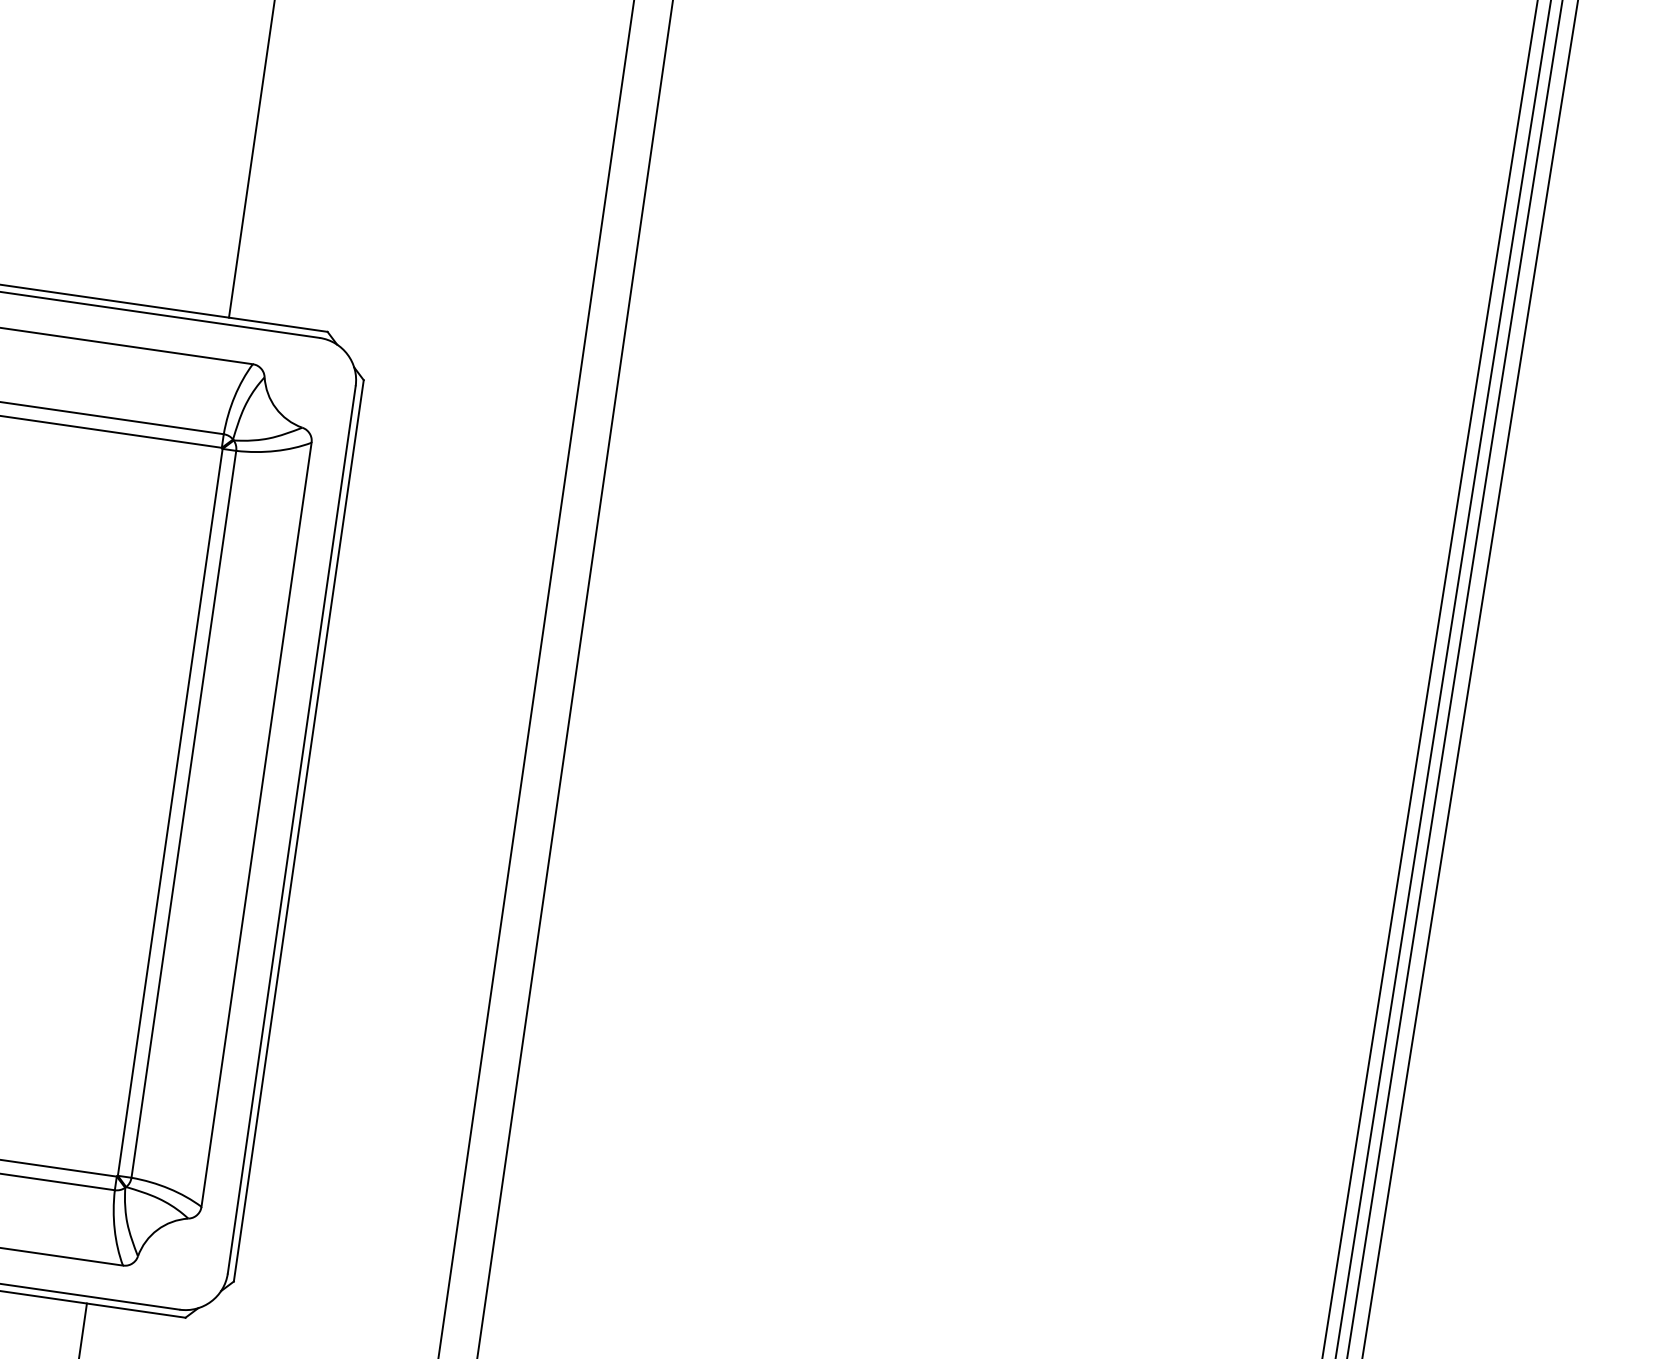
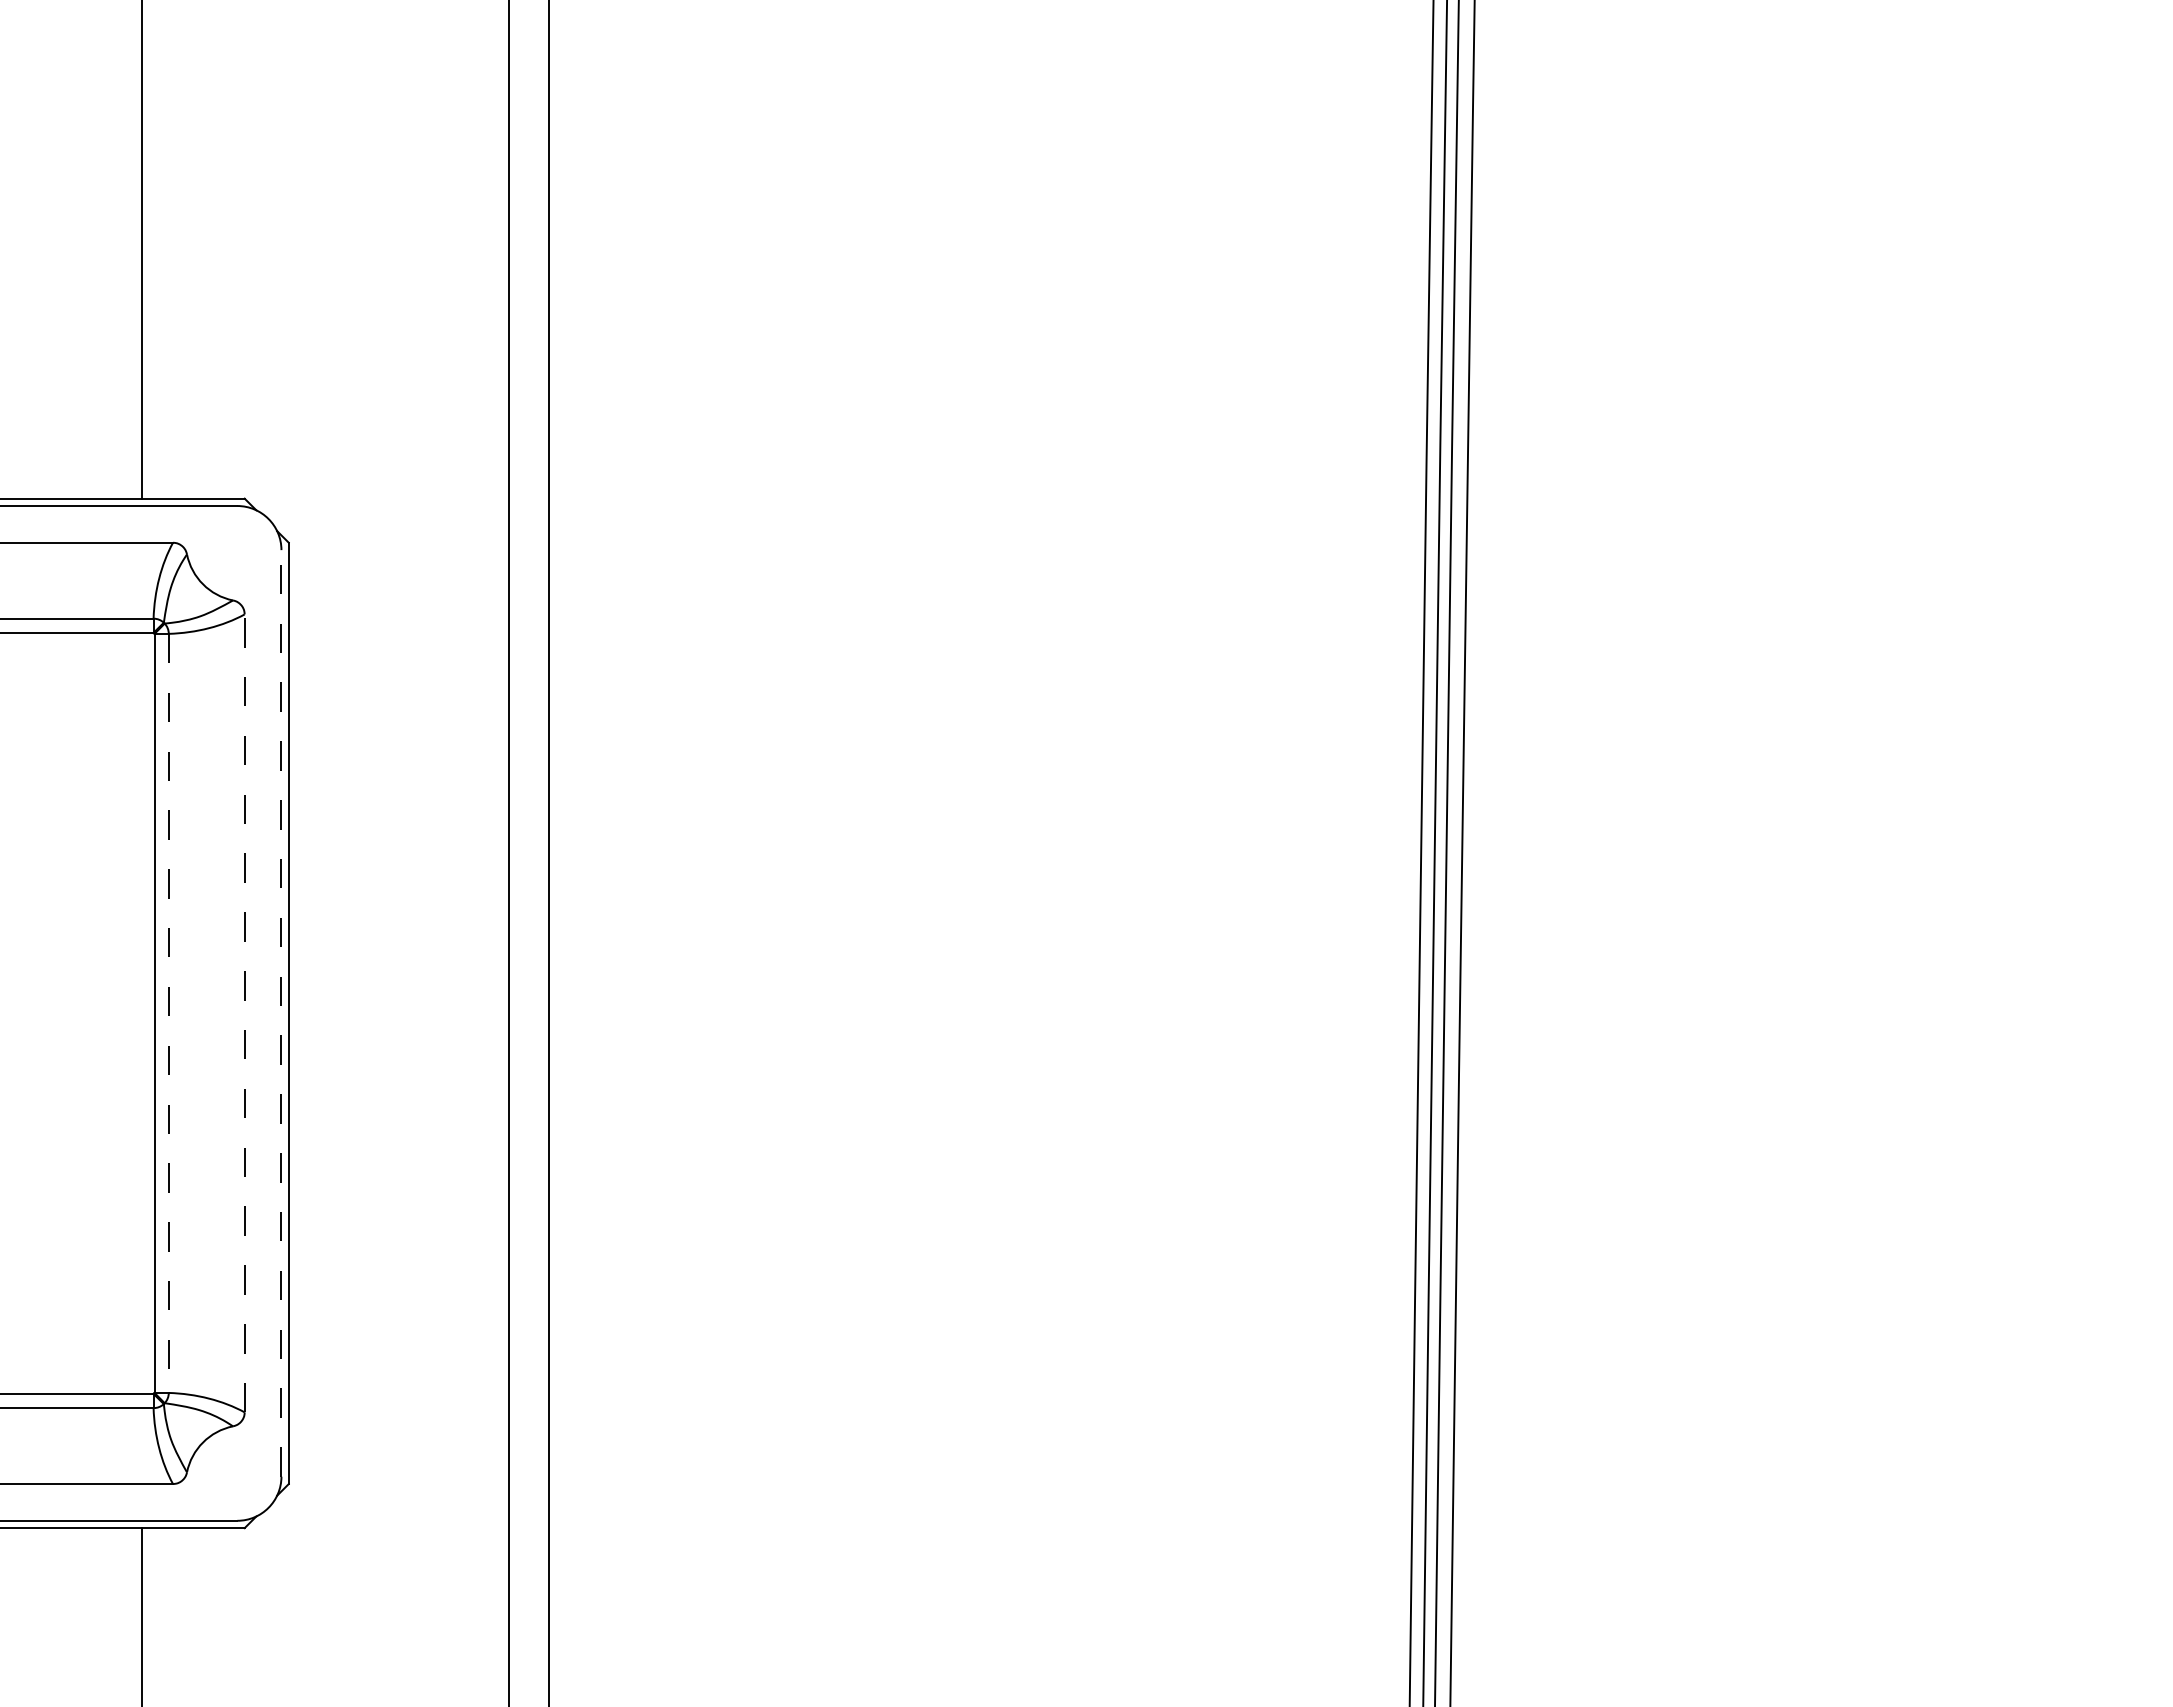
line: (183, 814) -> (168, 1013), solid -> dashed
line: (256, 824) -> (244, 1013), solid -> dashed
line: (291, 829) -> (281, 1012), solid -> dashed

